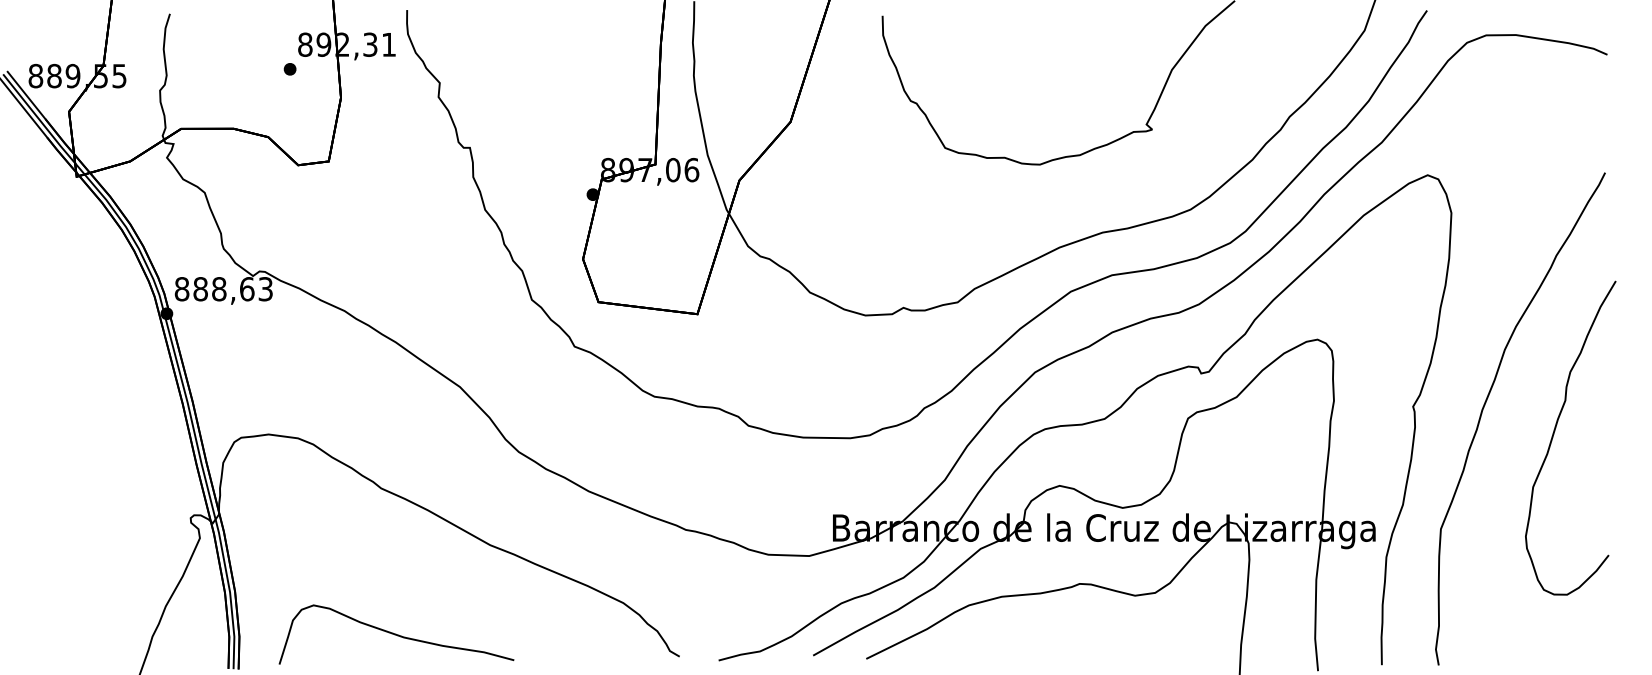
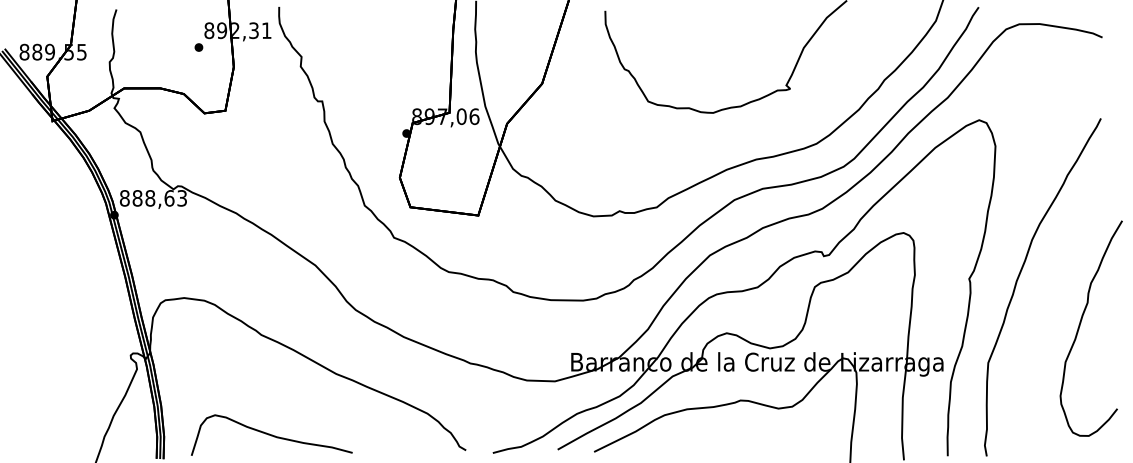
curve: (1554, 435) -> (1080, 326), moved

